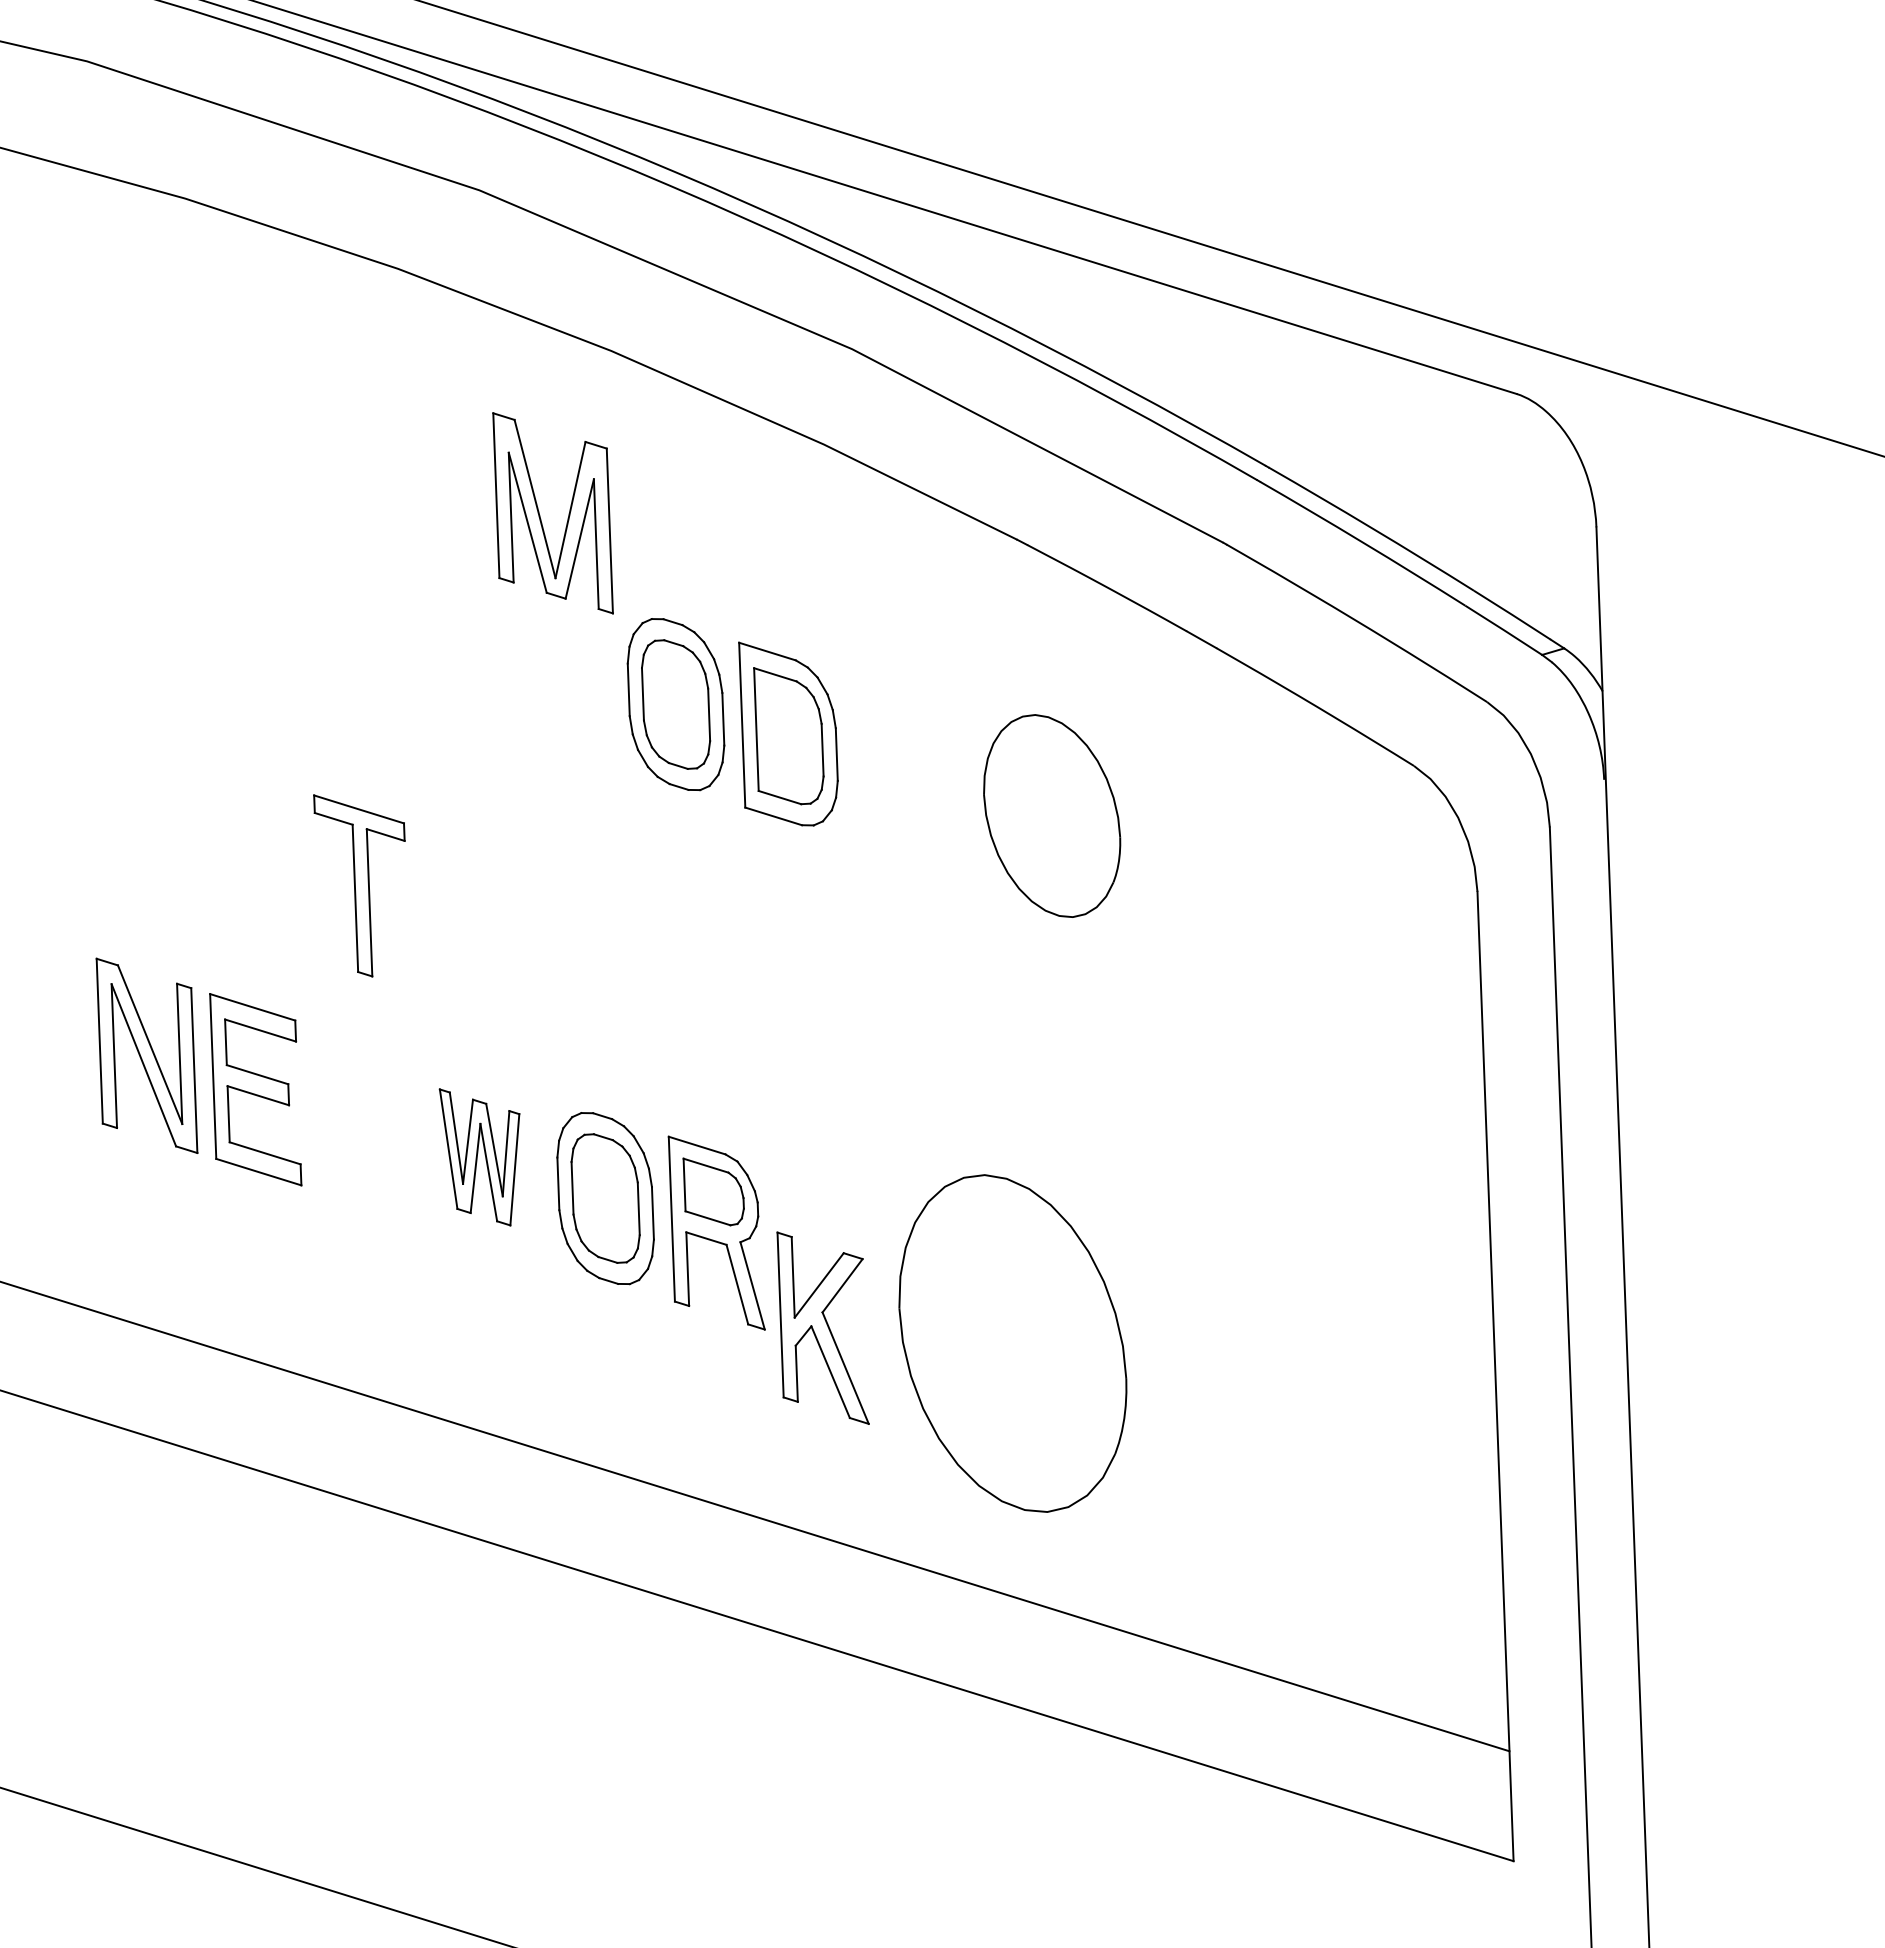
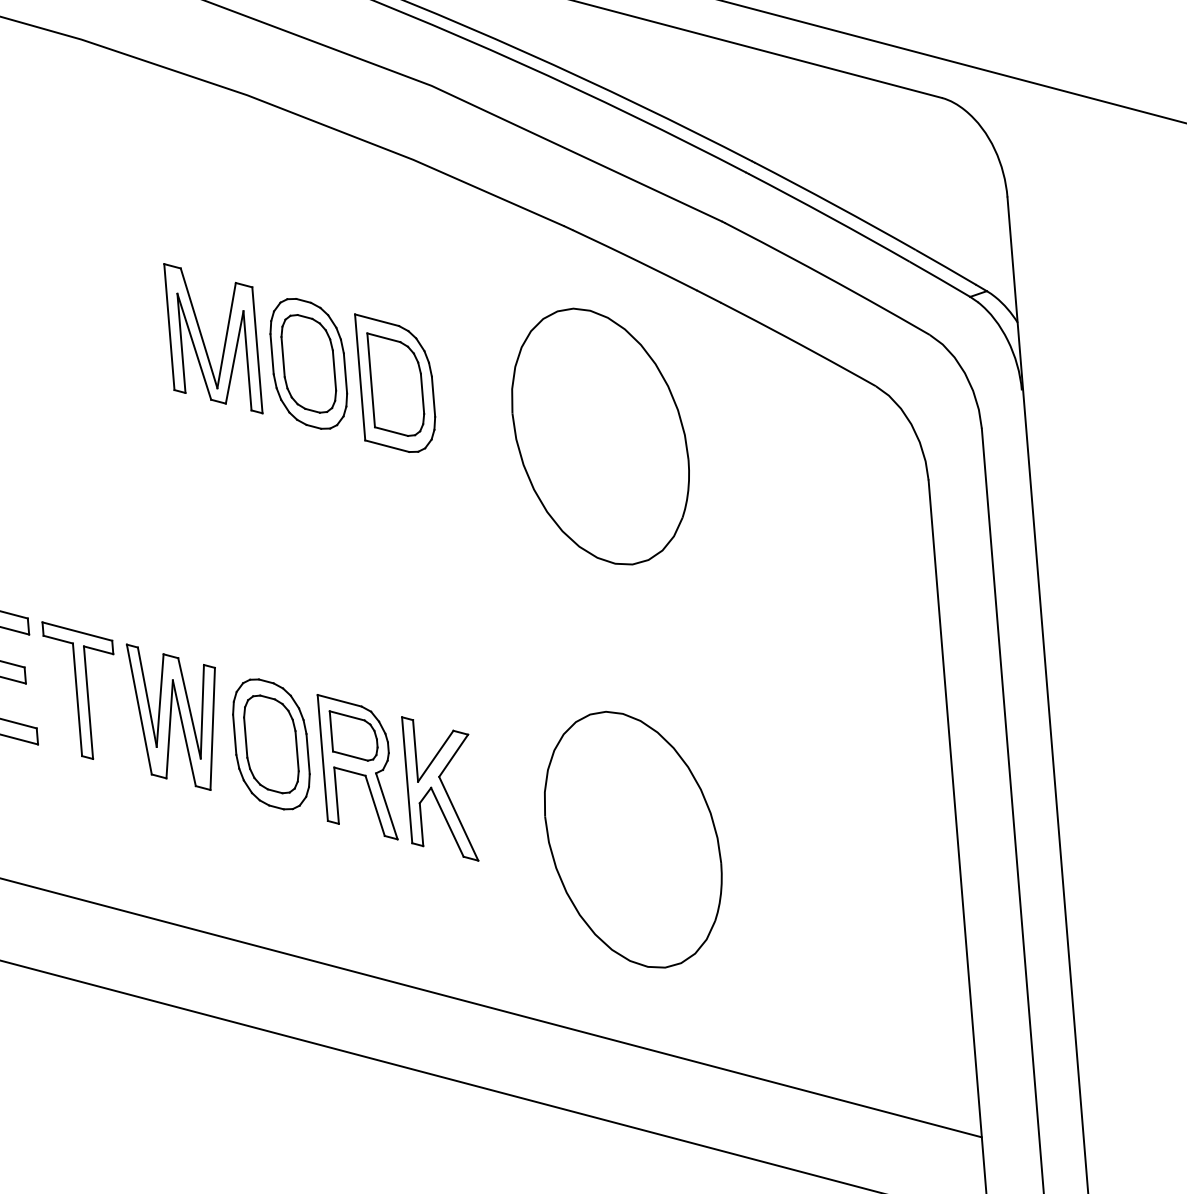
part: (540, 515) -> (203, 340), moved
part: (1051, 815) -> (599, 436), size x1.67
part: (359, 885) -> (80, 689), moved
part: (479, 1157) -> (173, 717), size x1.43
part: (822, 1327) -> (439, 788), moved
part: (1012, 1343) -> (632, 839), moved

